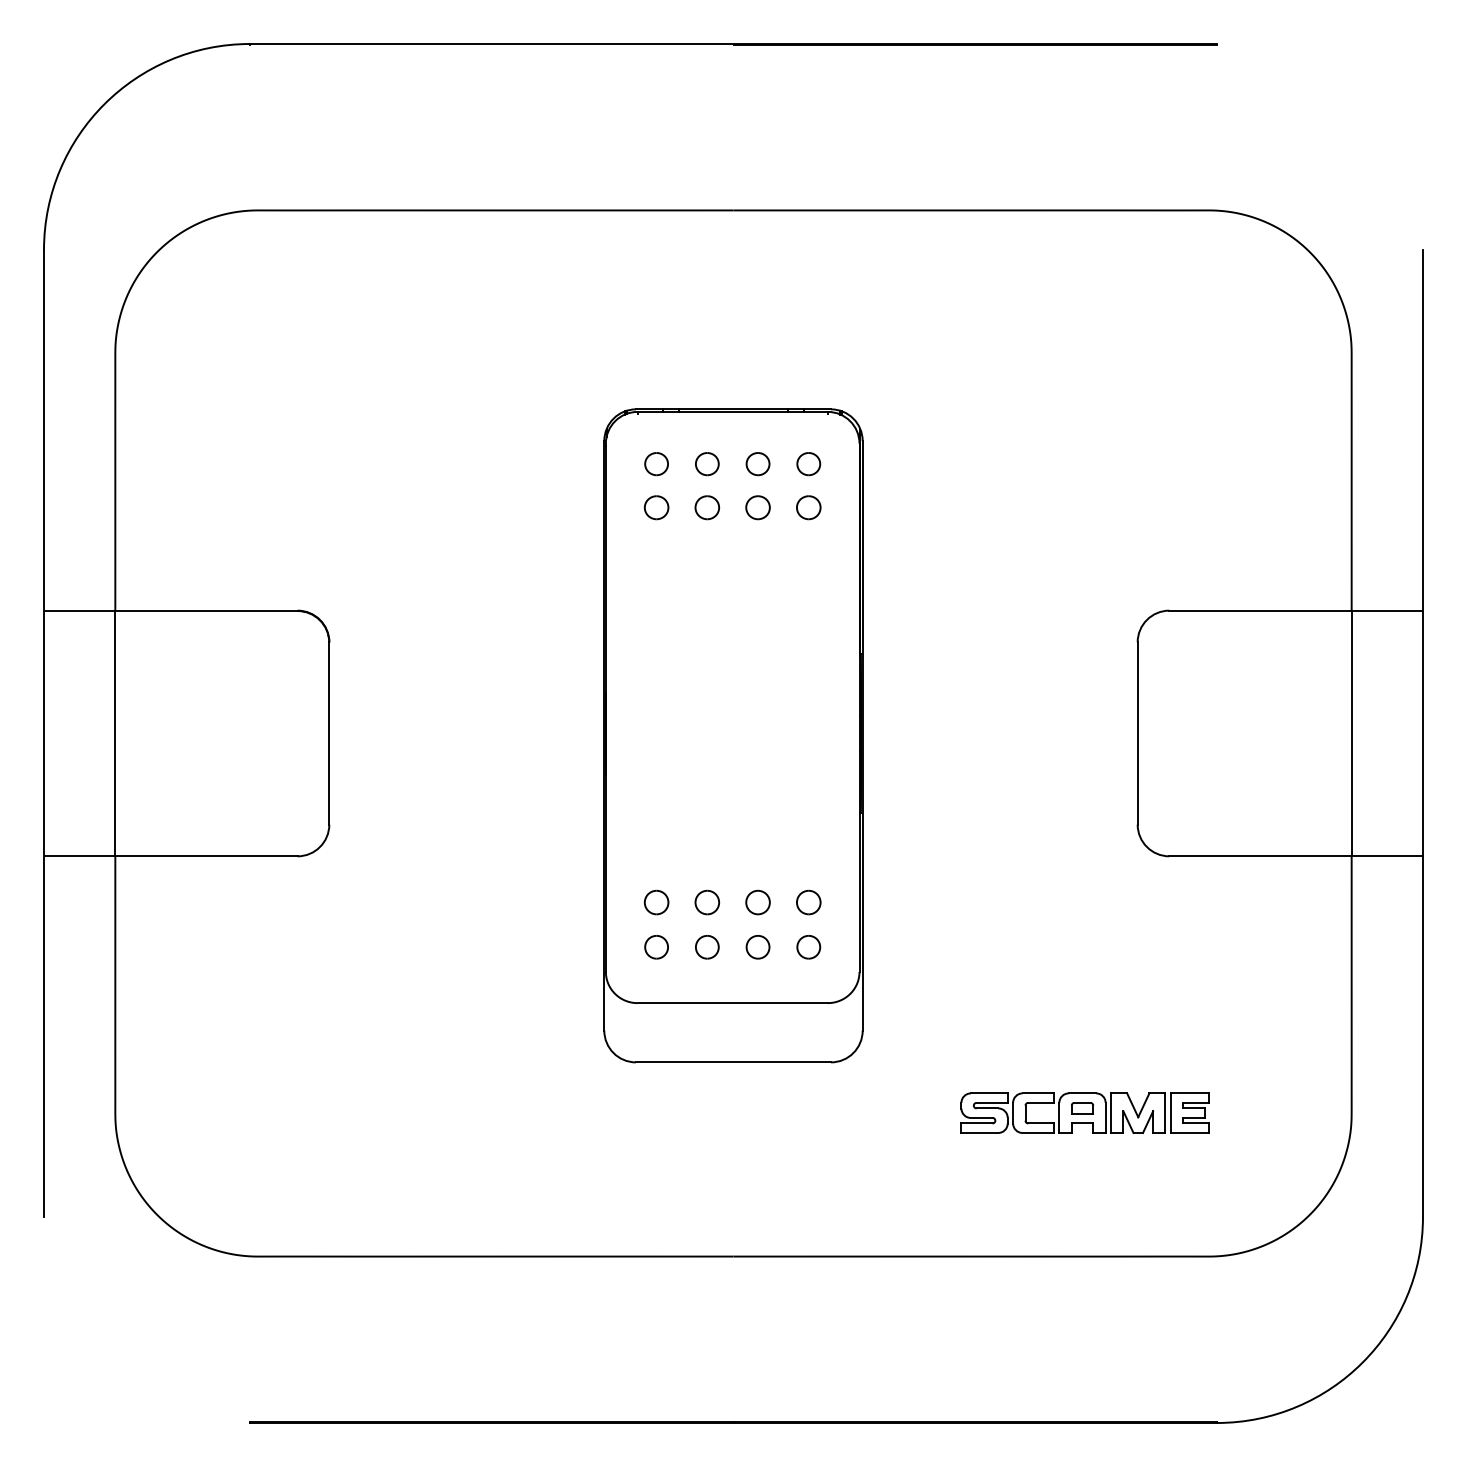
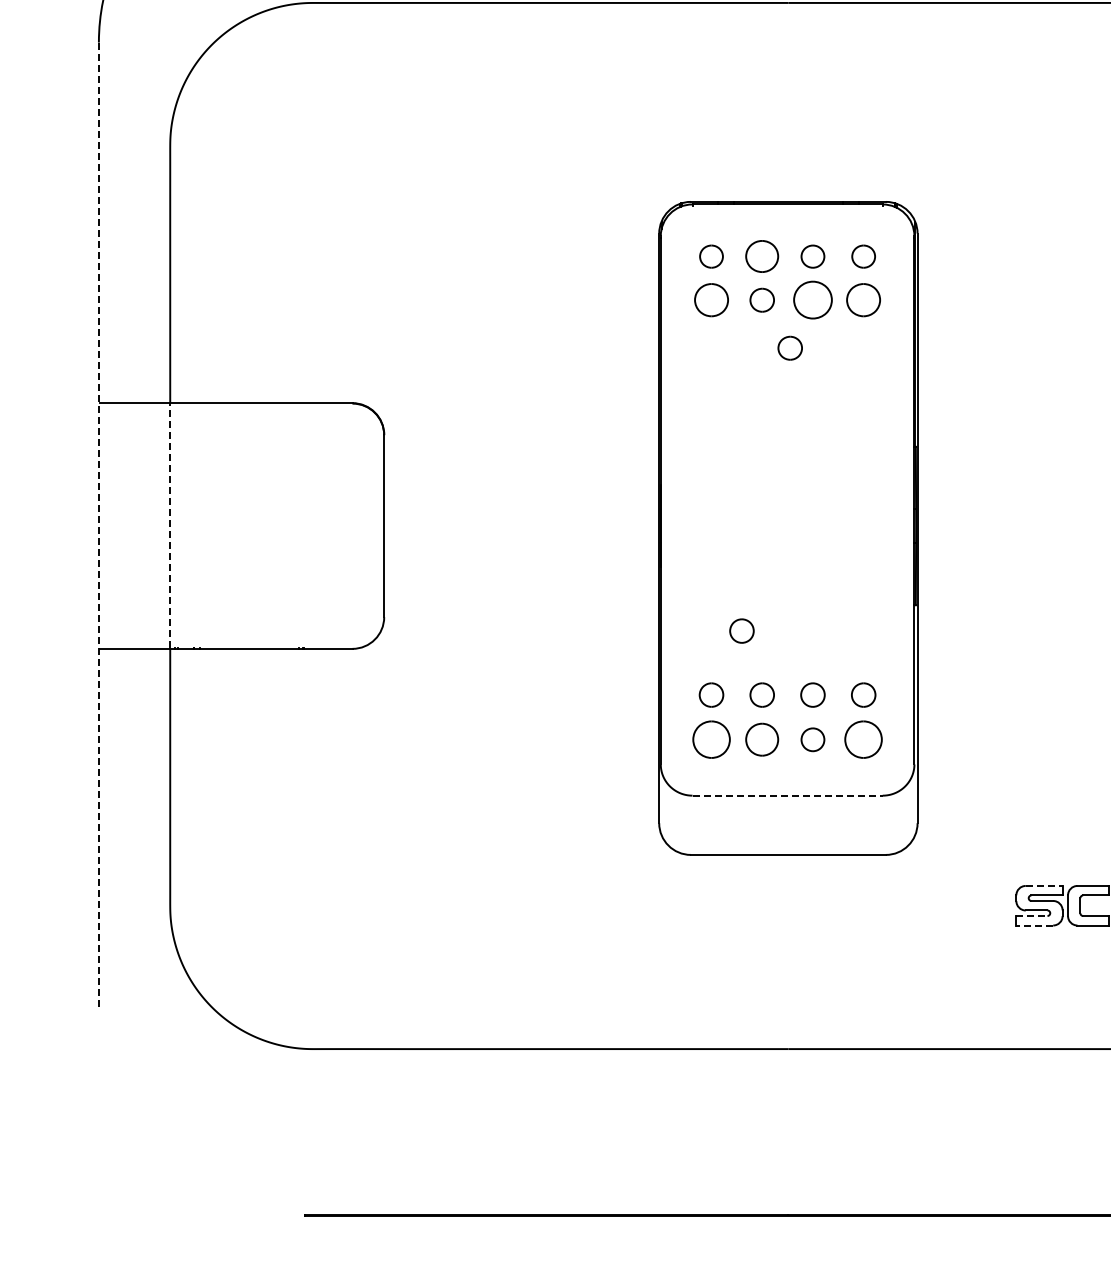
part: (707, 464) -> (762, 257), size x1.4
part: (656, 507) -> (711, 300), size x1.4
part: (757, 507) -> (812, 300), size x1.6
part: (808, 507) -> (863, 300), size x1.4
part: (735, 555) -> (790, 348), added
line: (44, 733) -> (99, 526), solid -> dashed
line: (115, 733) -> (170, 526), solid -> dashed
part: (686, 838) -> (741, 631), added
part: (656, 947) -> (711, 740), size x1.6
part: (707, 947) -> (762, 740), size x1.4
part: (808, 947) -> (863, 740), size x1.6
line: (733, 1003) -> (788, 796), solid -> dashed
line: (989, 1093) -> (1044, 886), solid -> dashed
line: (977, 1123) -> (1032, 916), solid -> dashed
line: (979, 1132) -> (1034, 925), solid -> dashed

